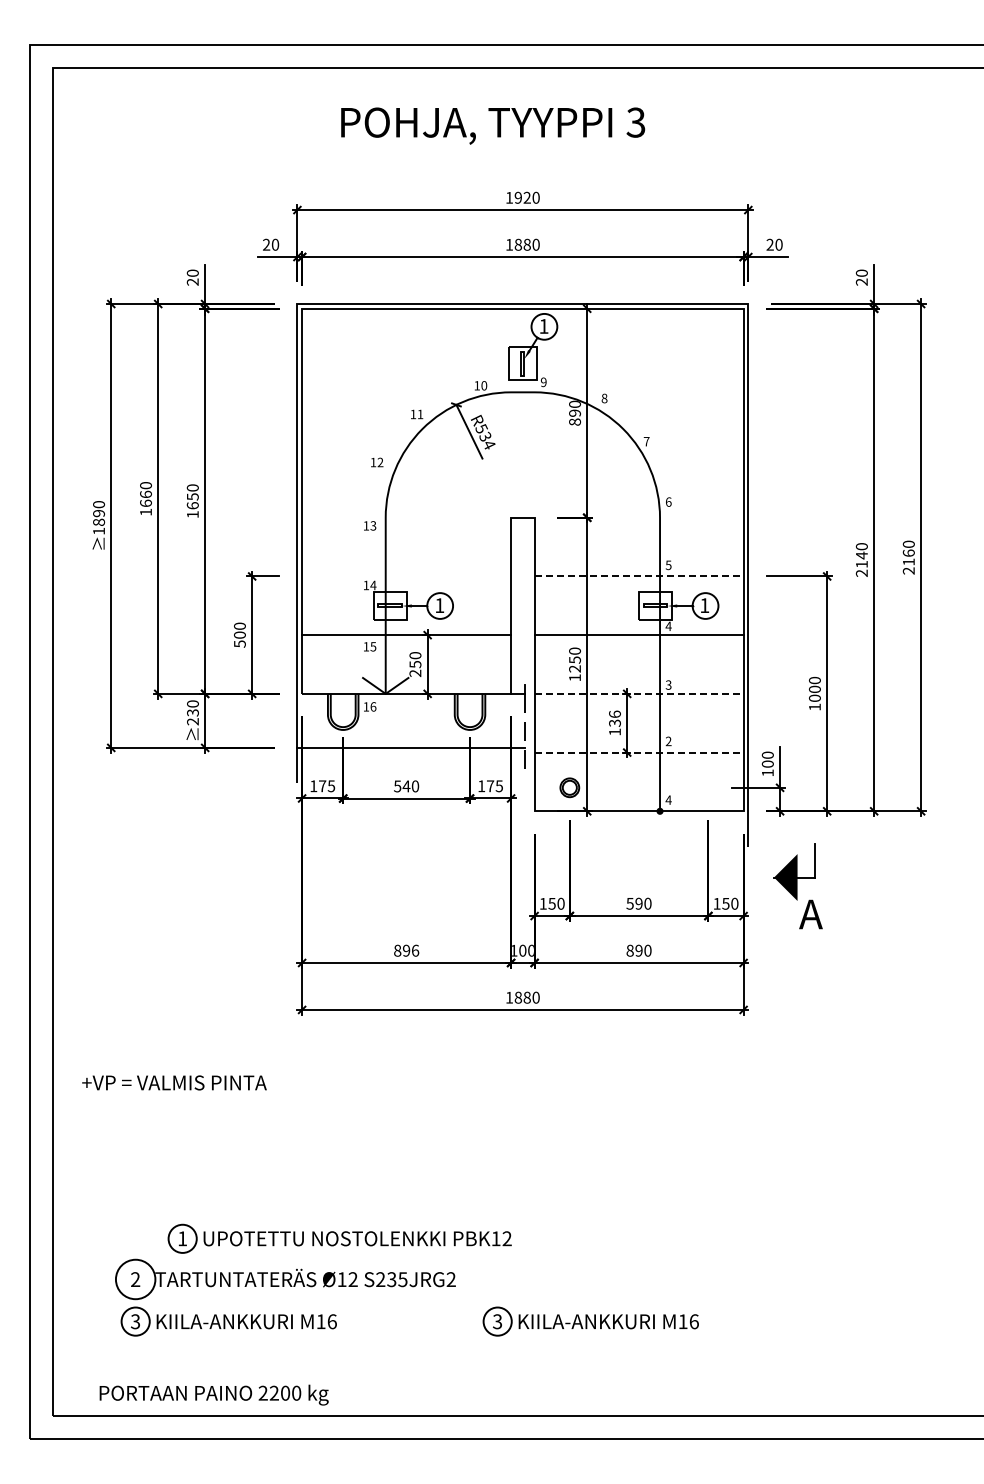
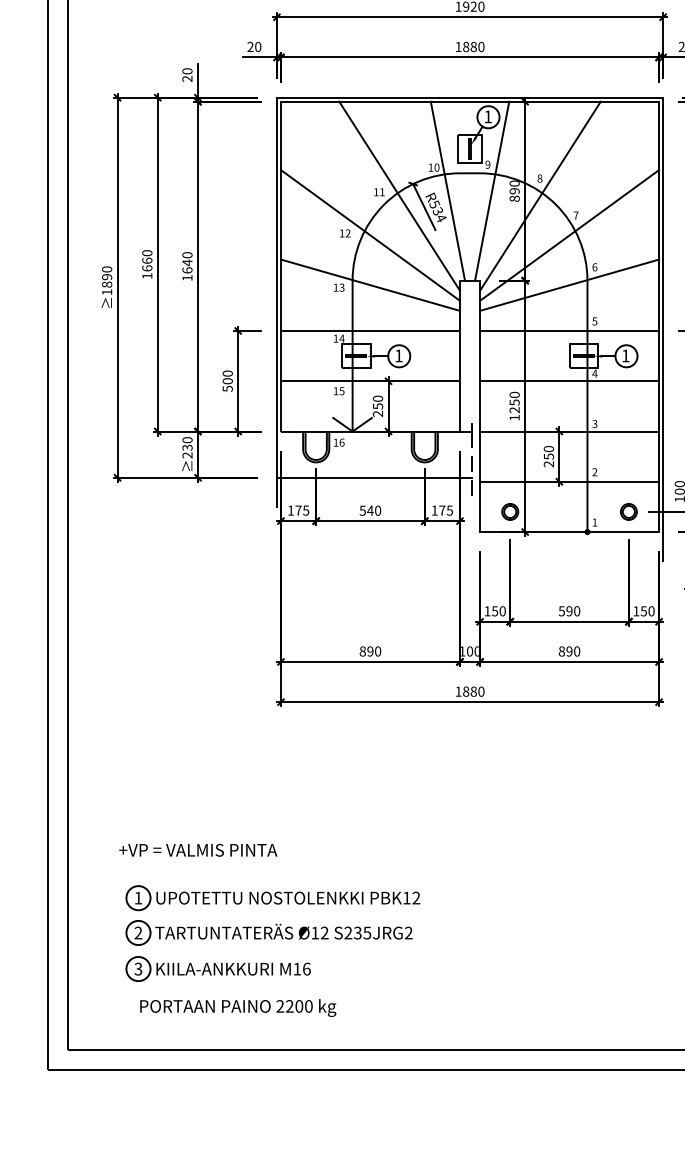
line: (497, 412) -> (448, 190), added
line: (548, 412) -> (491, 190), added
line: (440, 418) -> (399, 195), added
line: (604, 418) -> (539, 195), added
line: (406, 464) -> (370, 235), added
line: (638, 464) -> (569, 235), added
text: (192, 496) -> (187, 262), 1650 -> 1640
line: (406, 522) -> (370, 284), added
line: (638, 522) -> (569, 284), added
line: (406, 576) -> (370, 331), added
line: (639, 576) -> (569, 331), dashed -> solid
line: (639, 693) -> (569, 431), dashed -> solid
text: (614, 722) -> (548, 456), 136 -> 250
line: (639, 752) -> (569, 481), dashed -> solid
part: (708, 787) -> (628, 511), added
text: (668, 799) -> (594, 521), 4 -> 1
text: (415, 950) -> (378, 651), 896 -> 890
text: (174, 1082) -> (198, 849), moved
part: (339, 1238) -> (272, 897), moved
circle: (135, 1279) -> (138, 932), size x0.71
part: (590, 1321) -> (527, 968), removed
text: (213, 1394) -> (237, 1007), moved

